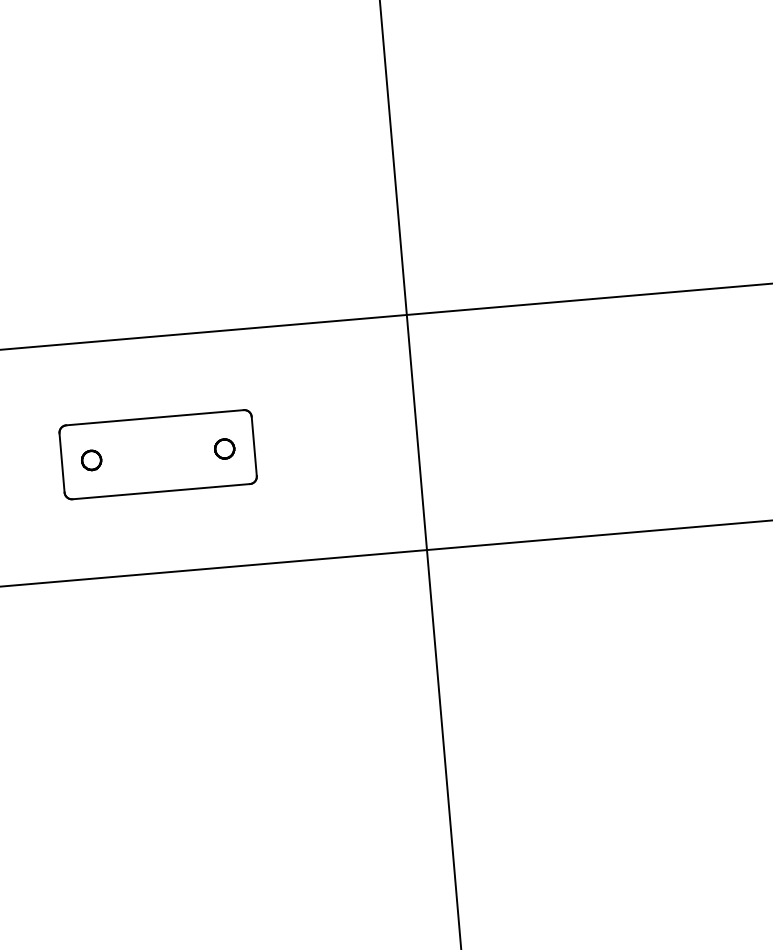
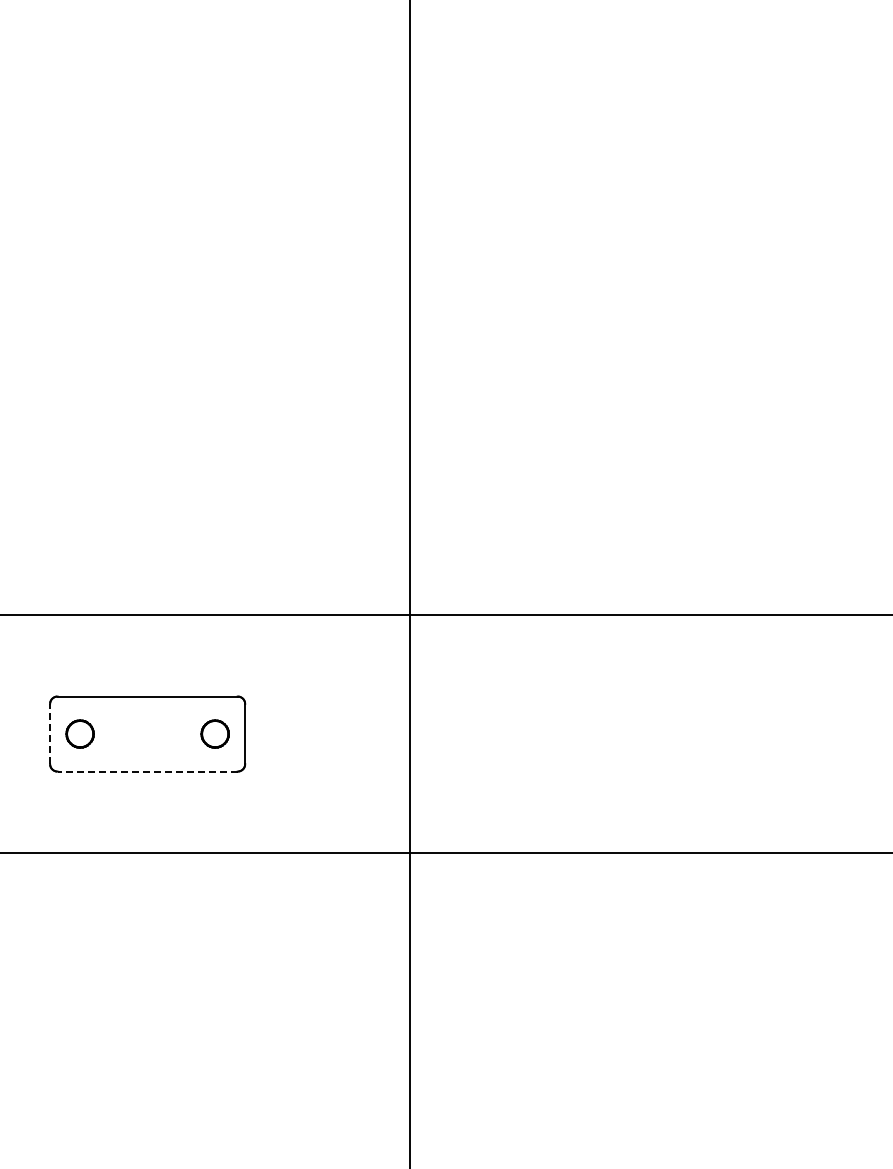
part: (223, 448) -> (214, 733), size x1.4
part: (90, 459) -> (79, 733), size x1.4
line: (62, 462) -> (50, 733), solid -> dashed
line: (161, 491) -> (147, 771), solid -> dashed

